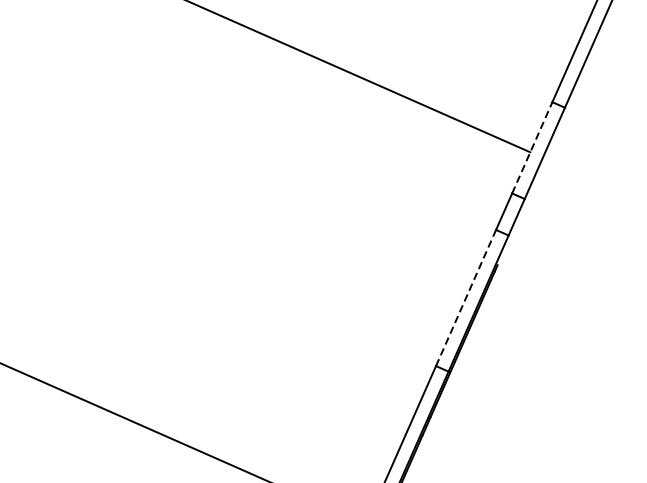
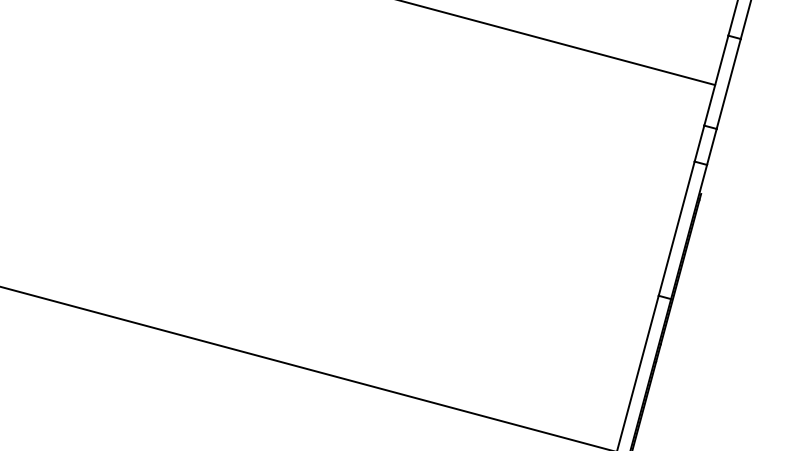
line: (532, 147) -> (716, 80), dashed -> solid
line: (465, 297) -> (676, 228), dashed -> solid

